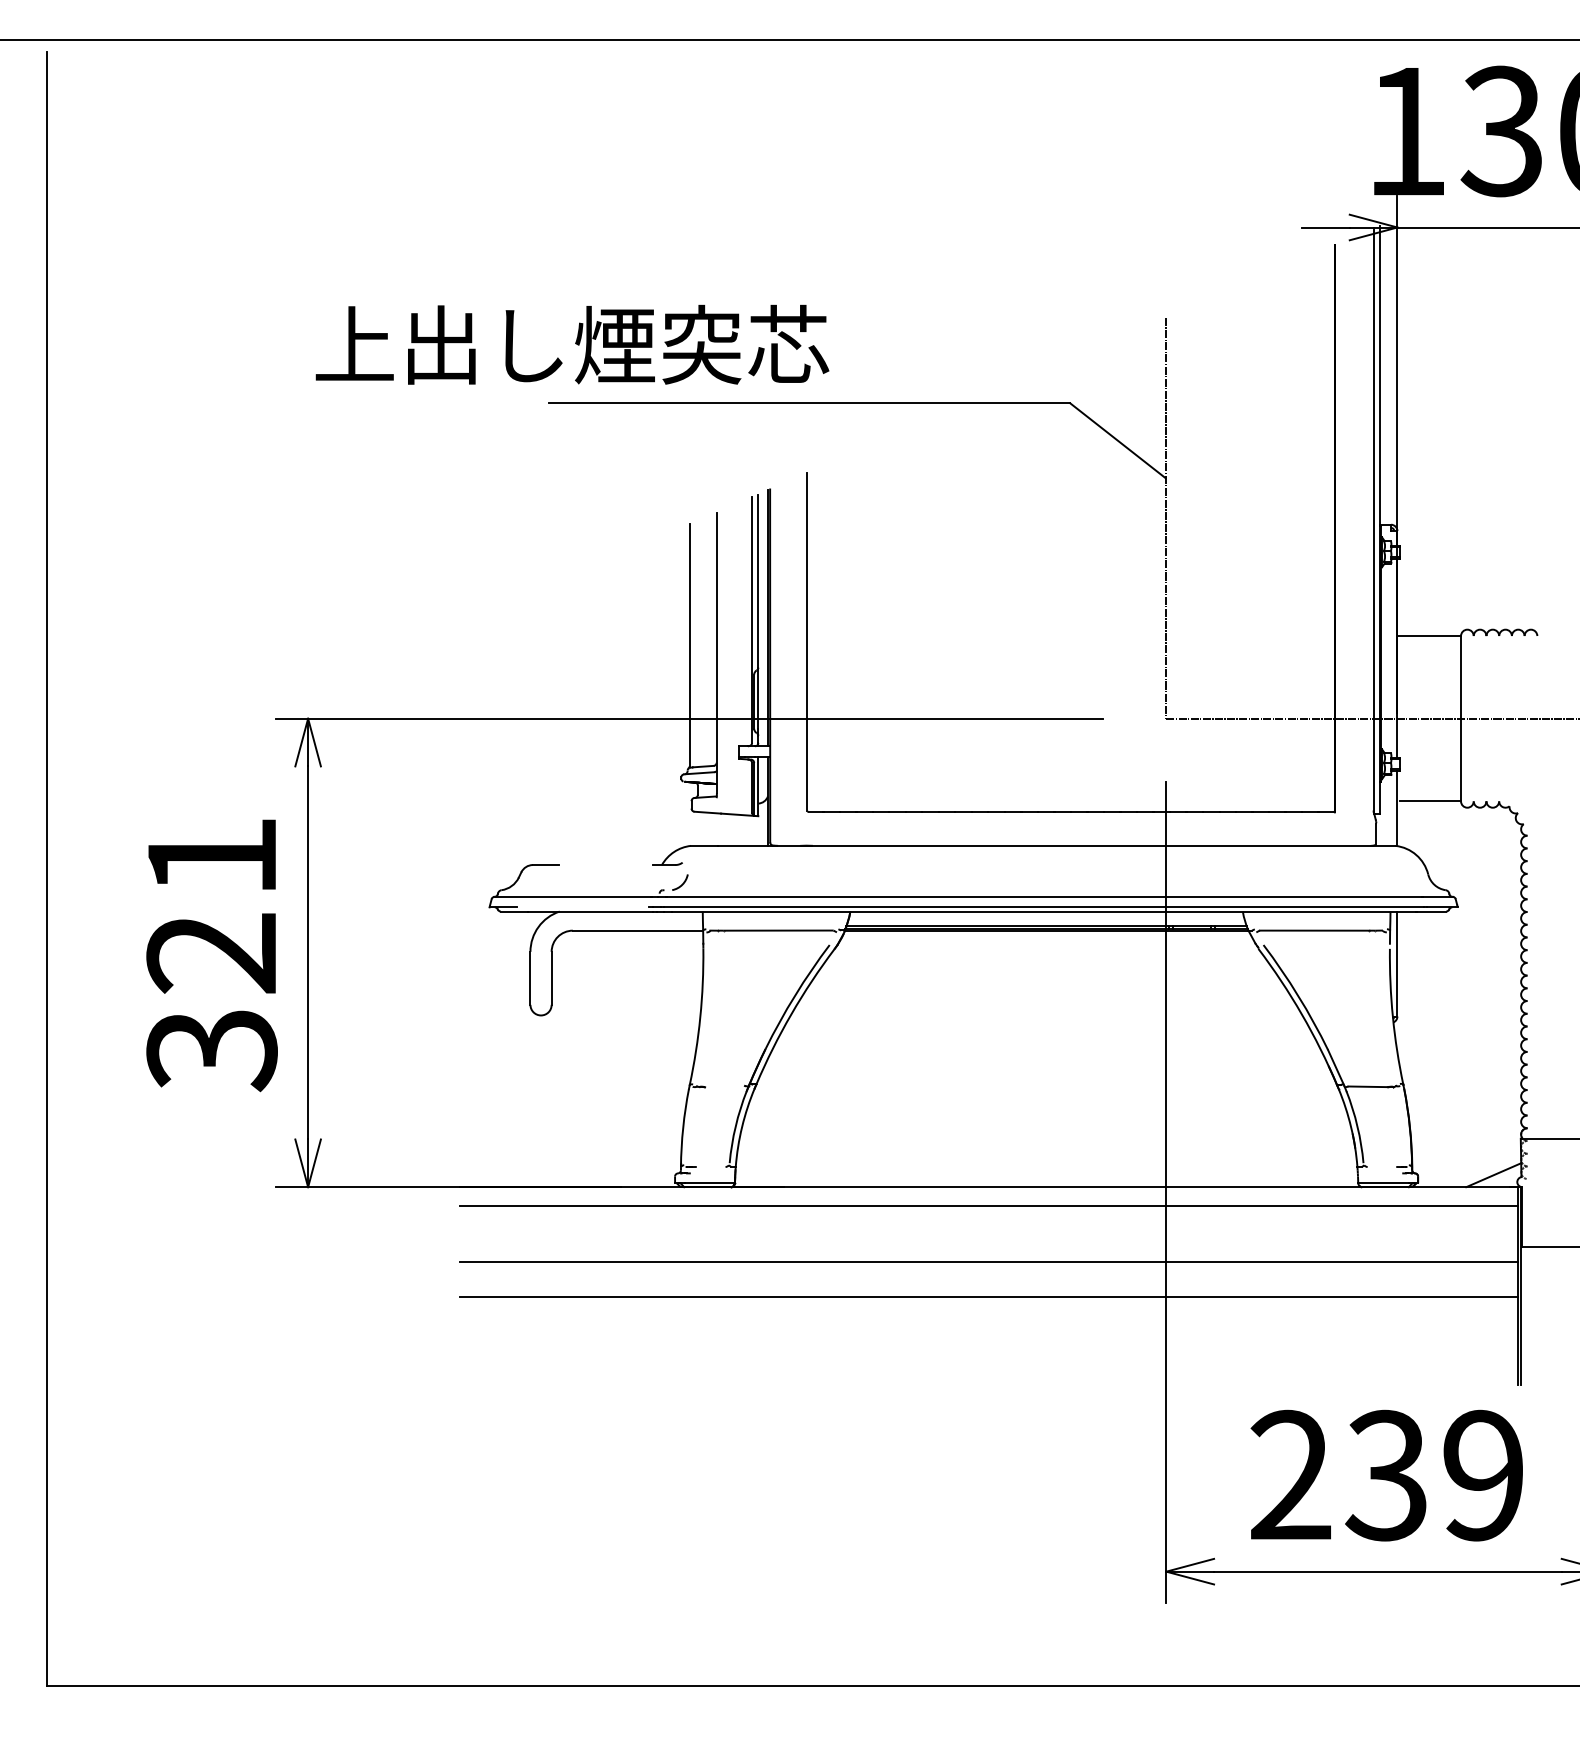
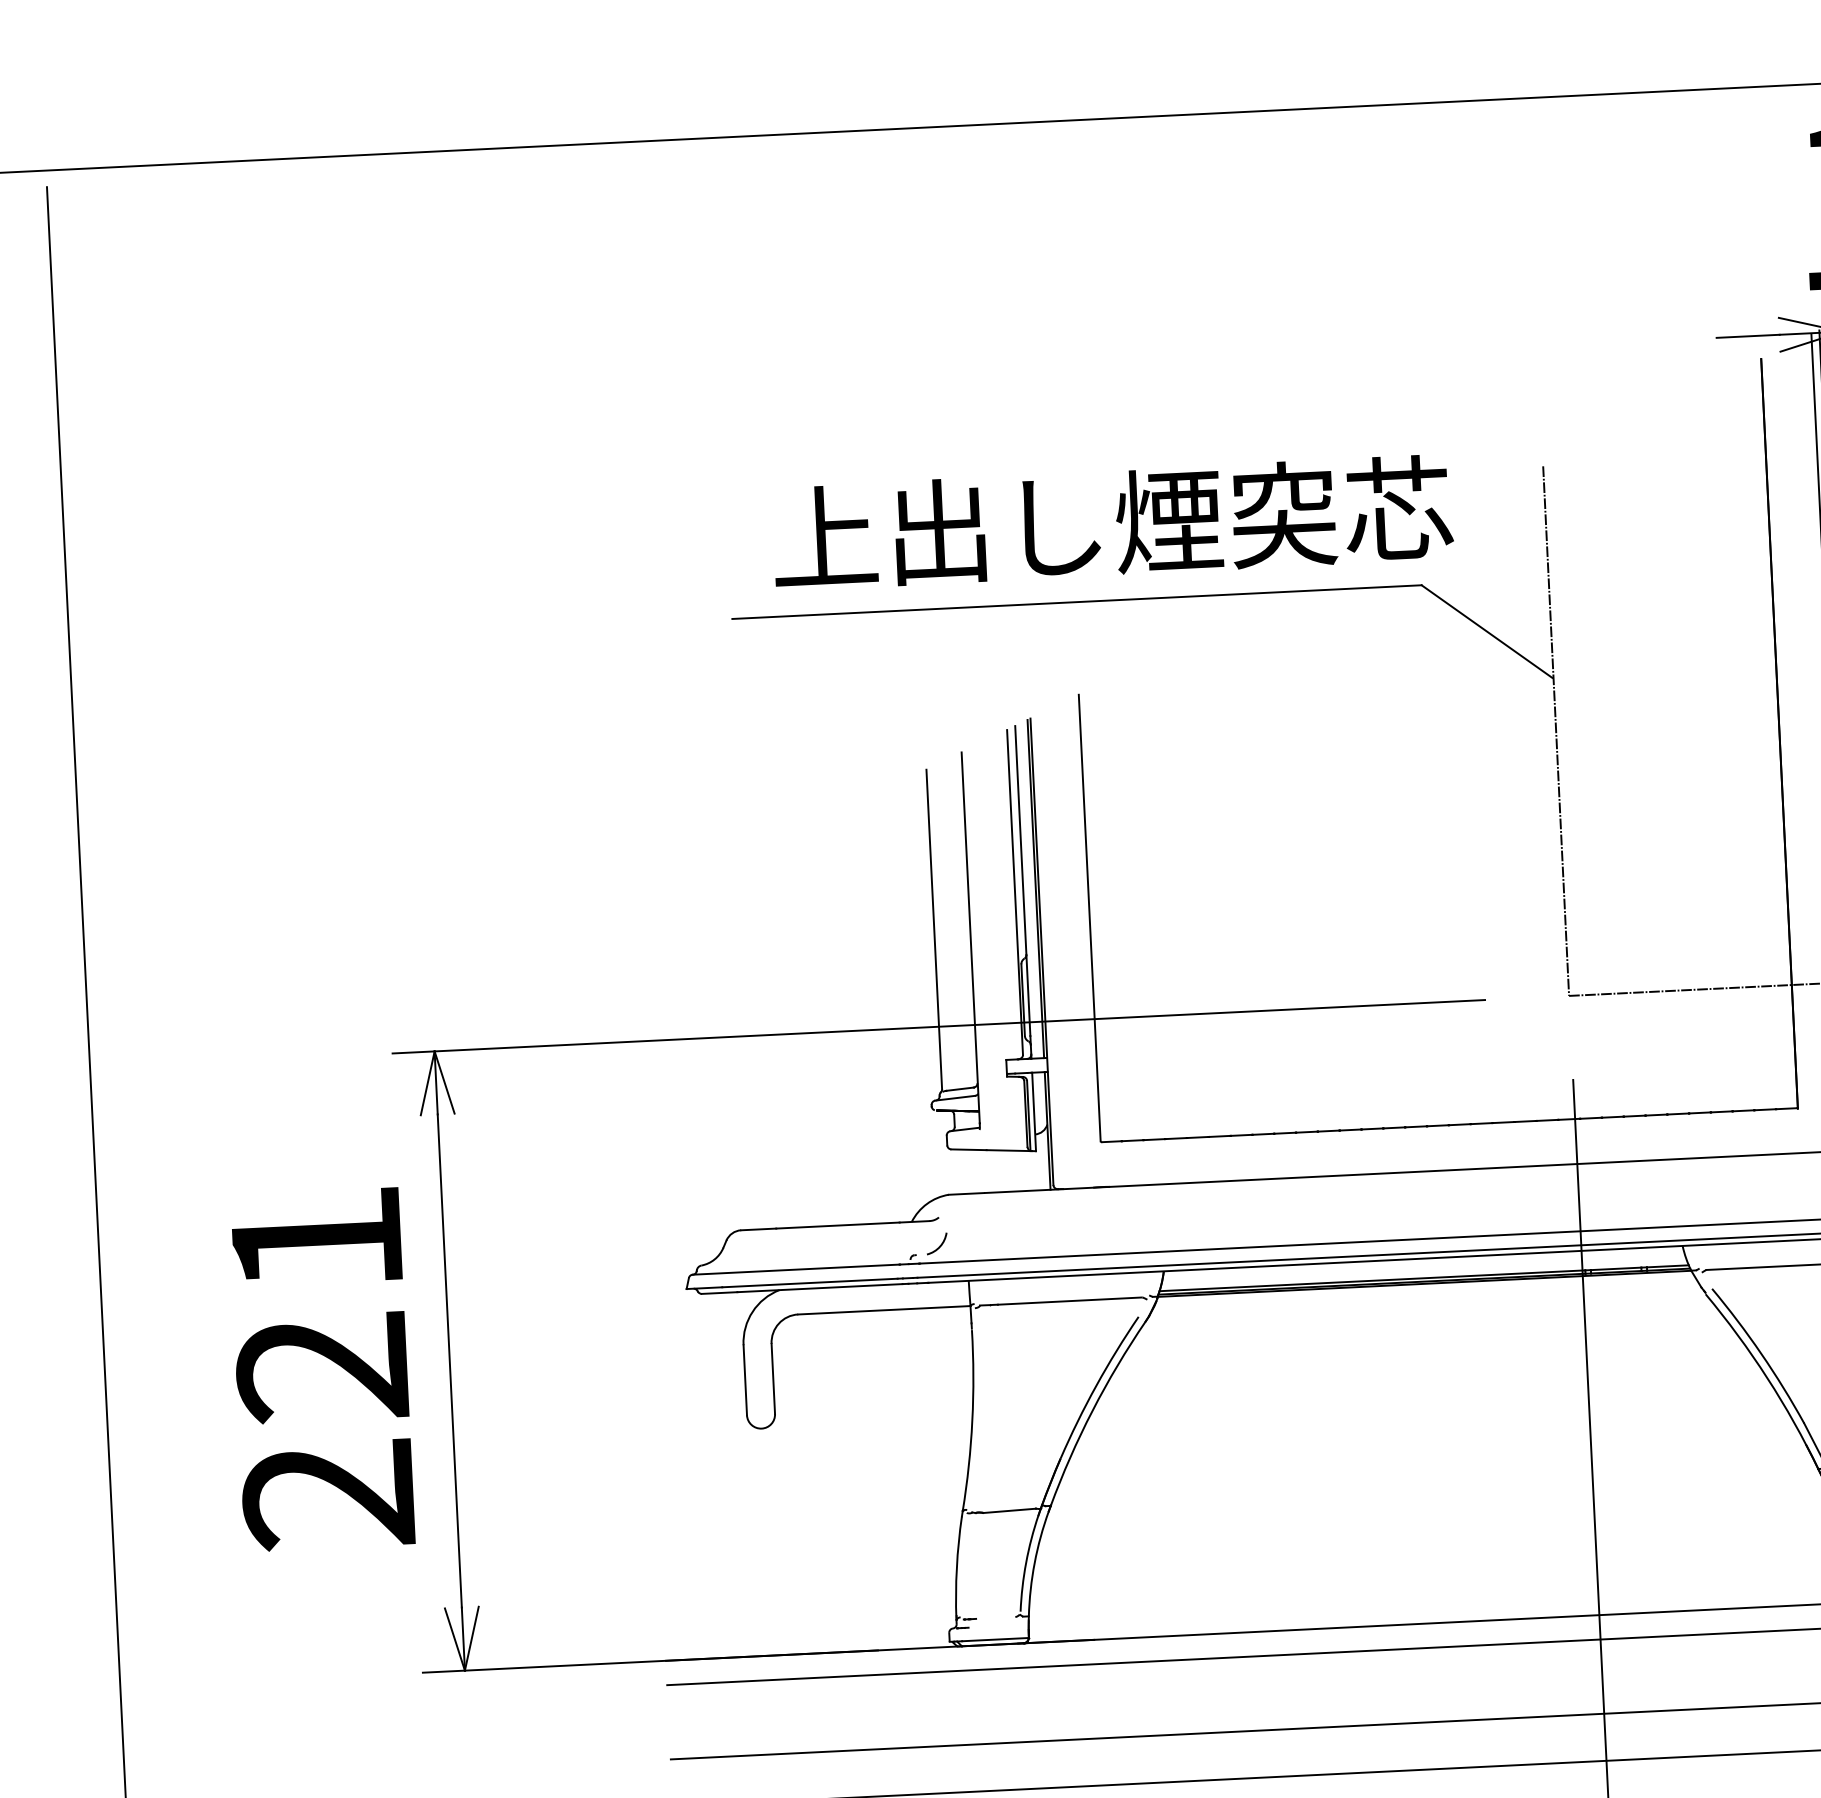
text: (572, 344) -> (1112, 522), moved
line: (605, 865) -> (837, 1226), added
line: (582, 907) -> (809, 1283), added
text: (211, 1050) -> (328, 1496), 321 -> 221
line: (724, 1086) -> (1008, 1510), added

